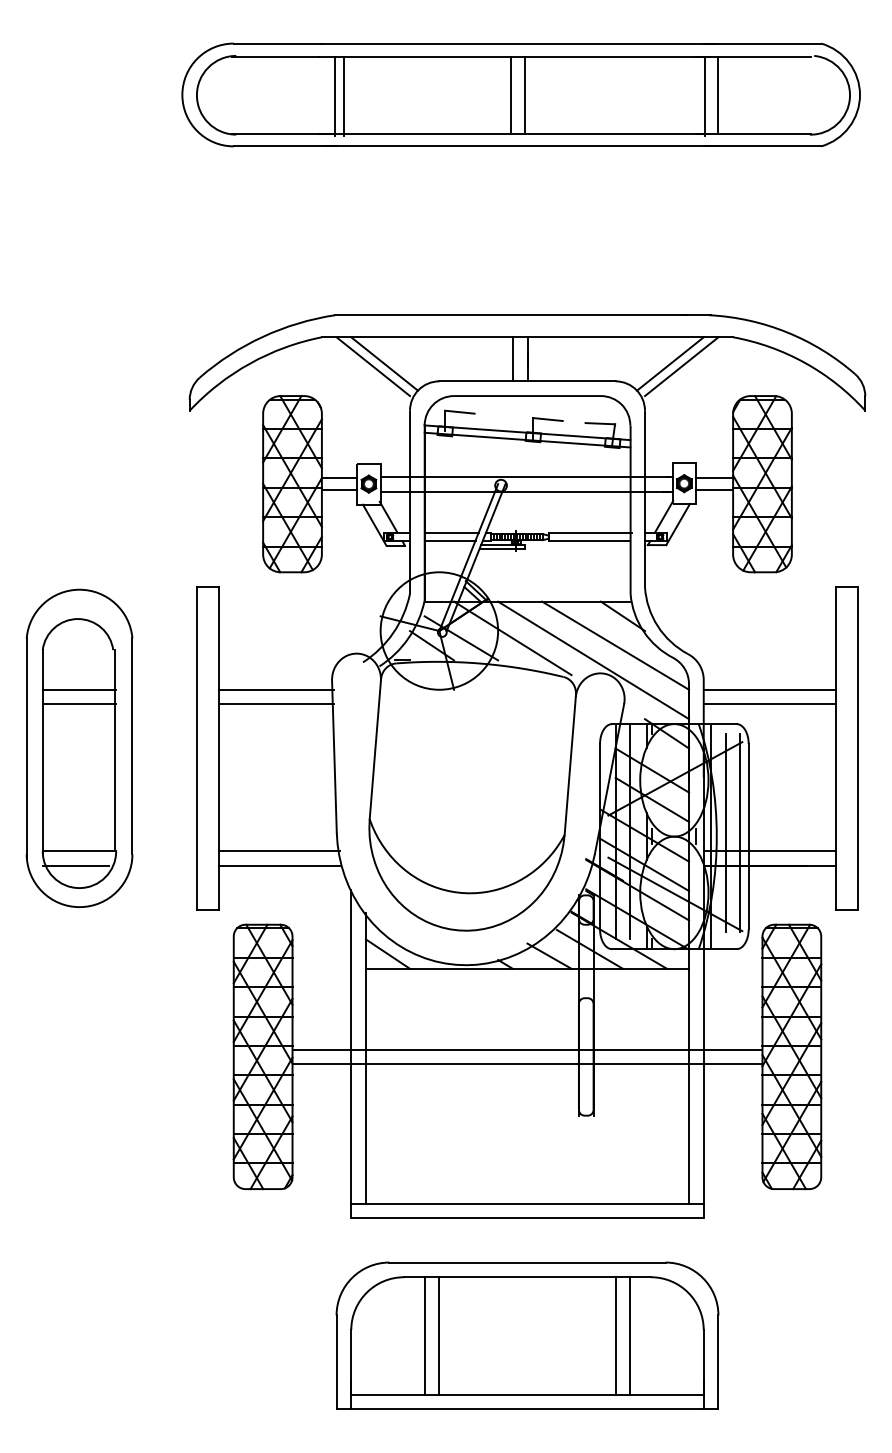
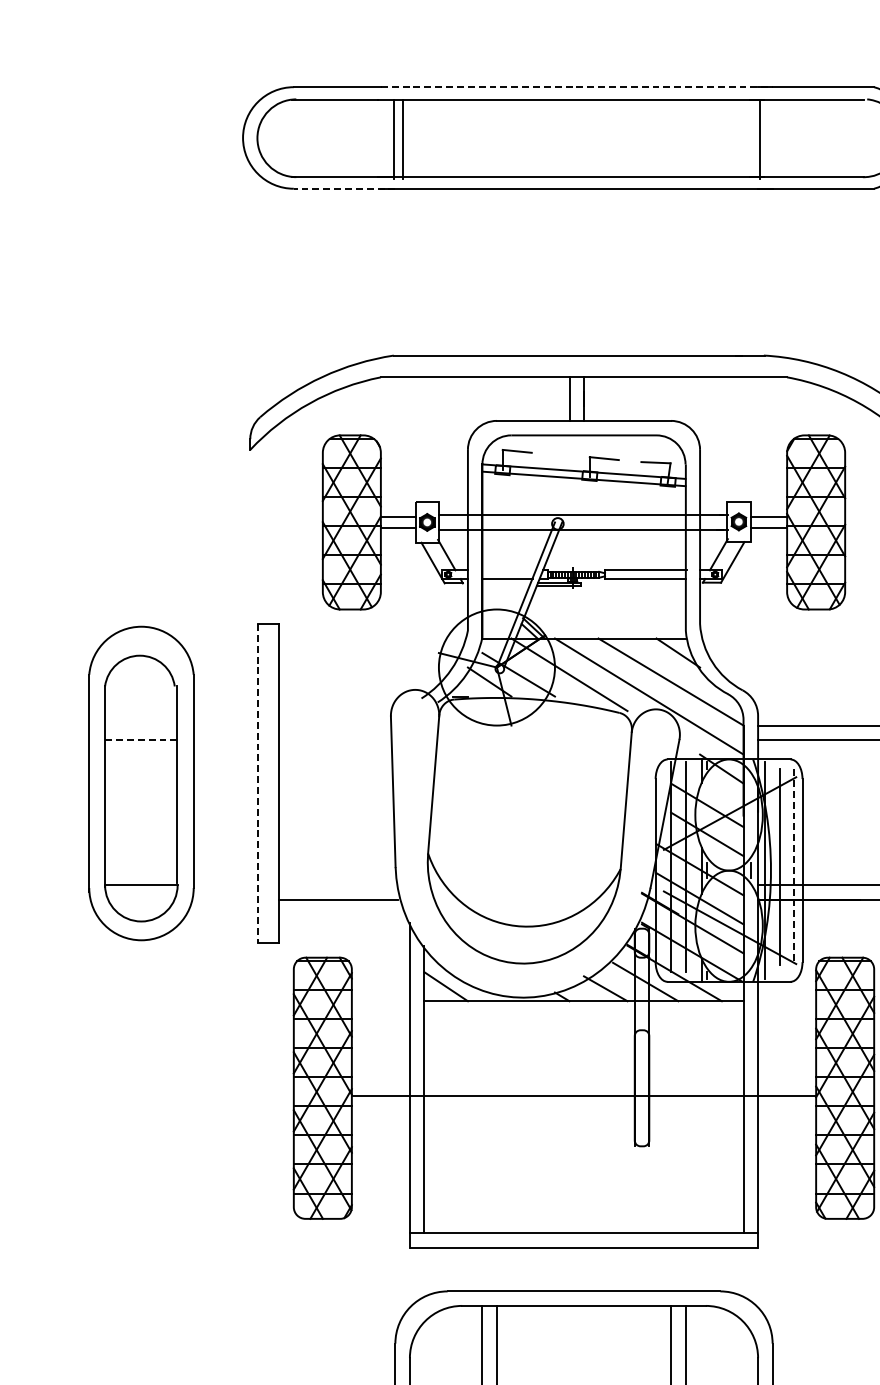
line: (520, 43) -> (577, 87), solid -> dashed
line: (511, 93) -> (568, 136), removed
line: (524, 93) -> (581, 136), removed
line: (718, 93) -> (772, 136), removed
line: (284, 146) -> (343, 188), solid -> dashed
line: (384, 363) -> (442, 403), removed
line: (670, 363) -> (725, 403), removed
line: (373, 366) -> (431, 406), removed
line: (681, 366) -> (736, 406), removed
line: (451, 532) -> (508, 570), removed
line: (79, 689) -> (141, 725), removed
line: (276, 689) -> (336, 725), removed
line: (79, 704) -> (141, 740), solid -> dashed
line: (276, 704) -> (336, 740), removed
line: (197, 748) -> (257, 783), solid -> dashed
line: (740, 833) -> (794, 867), solid -> dashed
line: (279, 851) -> (338, 885), removed
line: (75, 866) -> (137, 900), removed
line: (527, 1049) -> (583, 1080), removed

